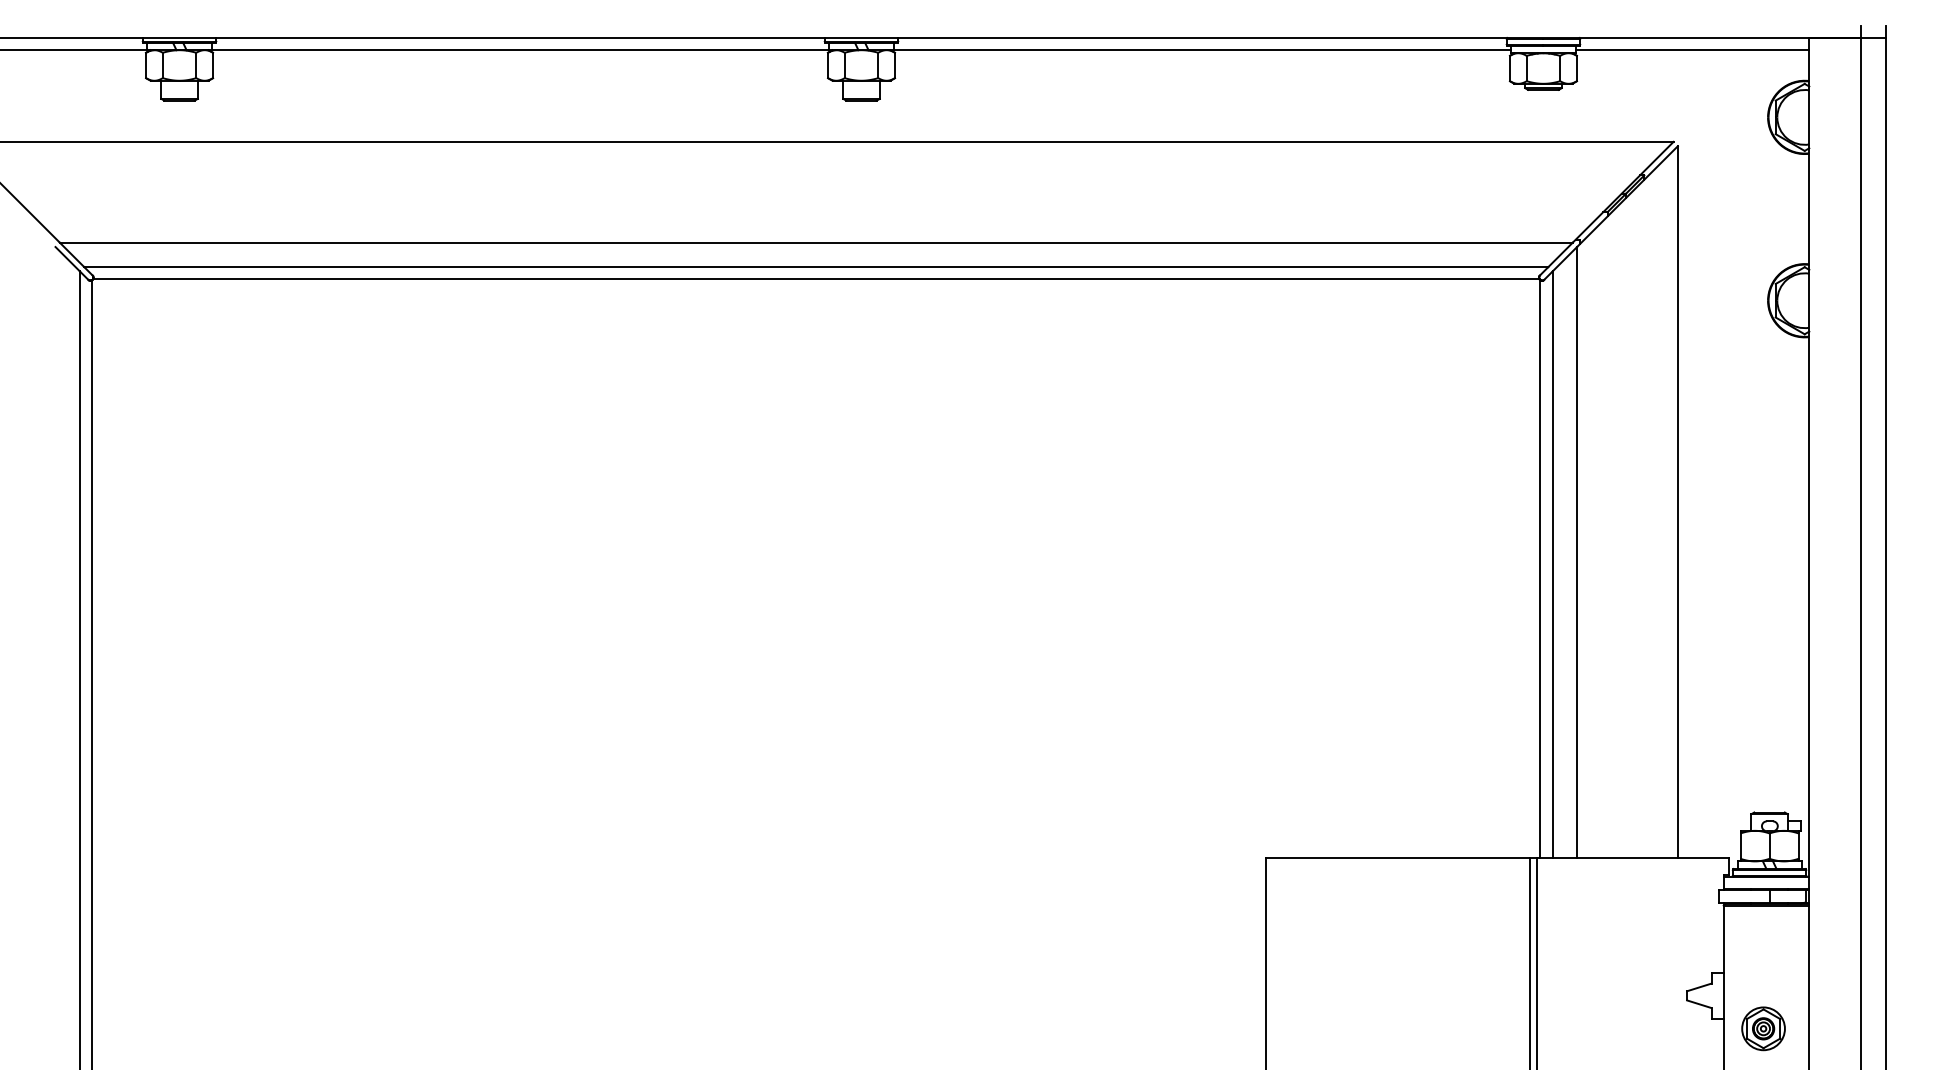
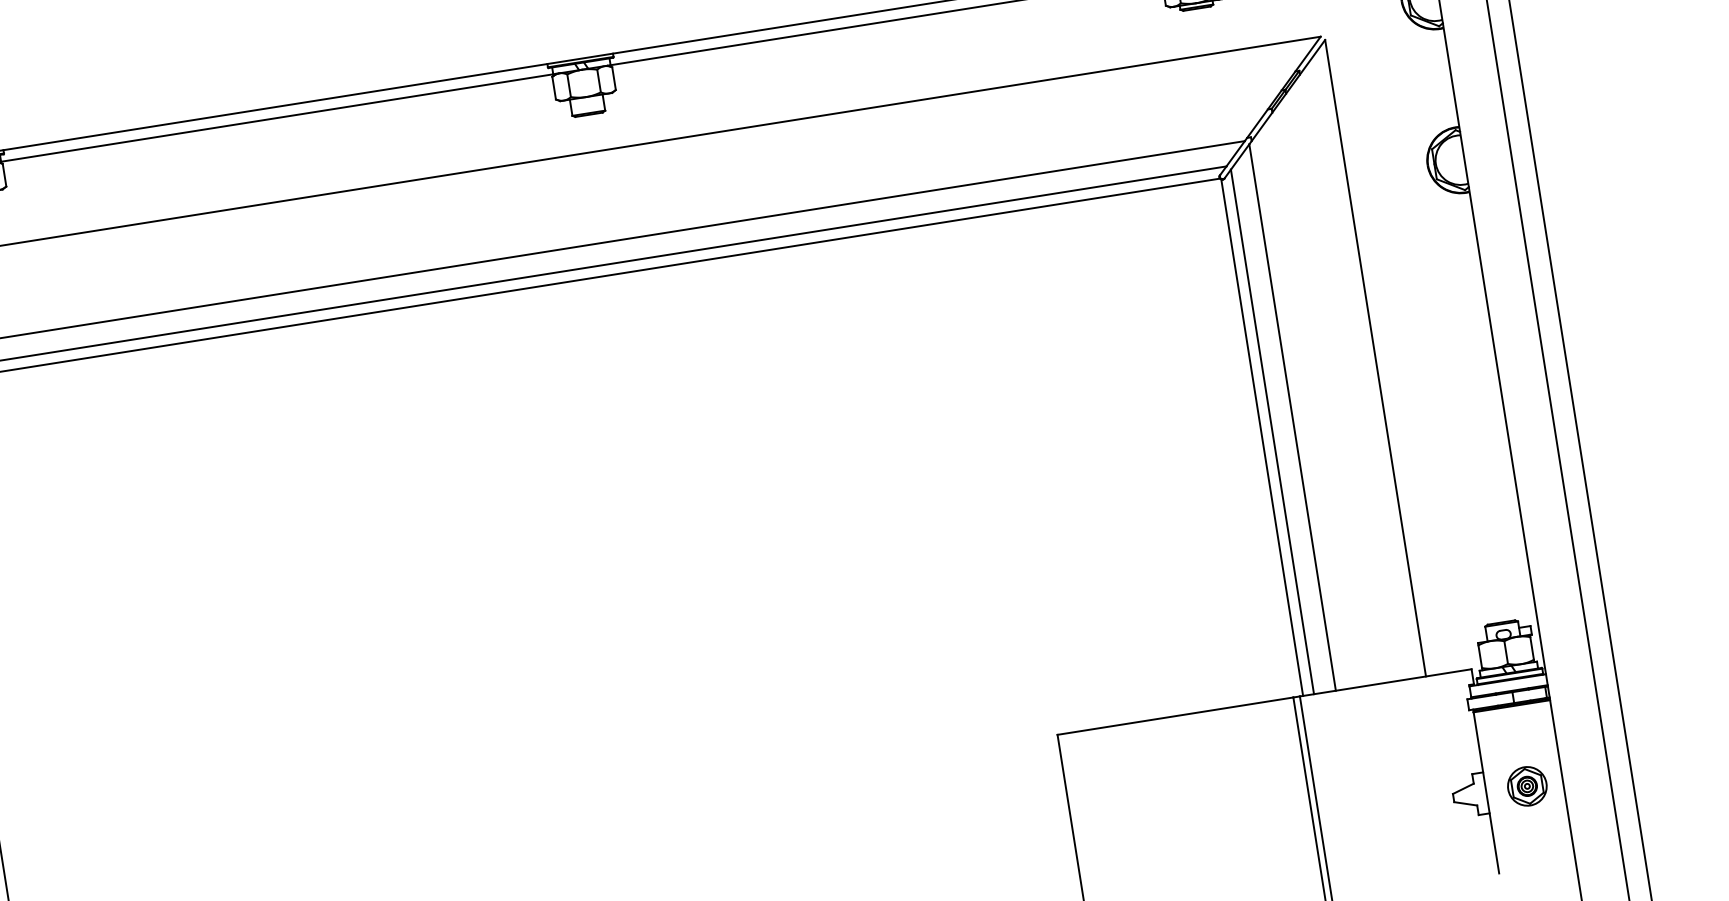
part: (1763, 1028) -> (1527, 786), moved

